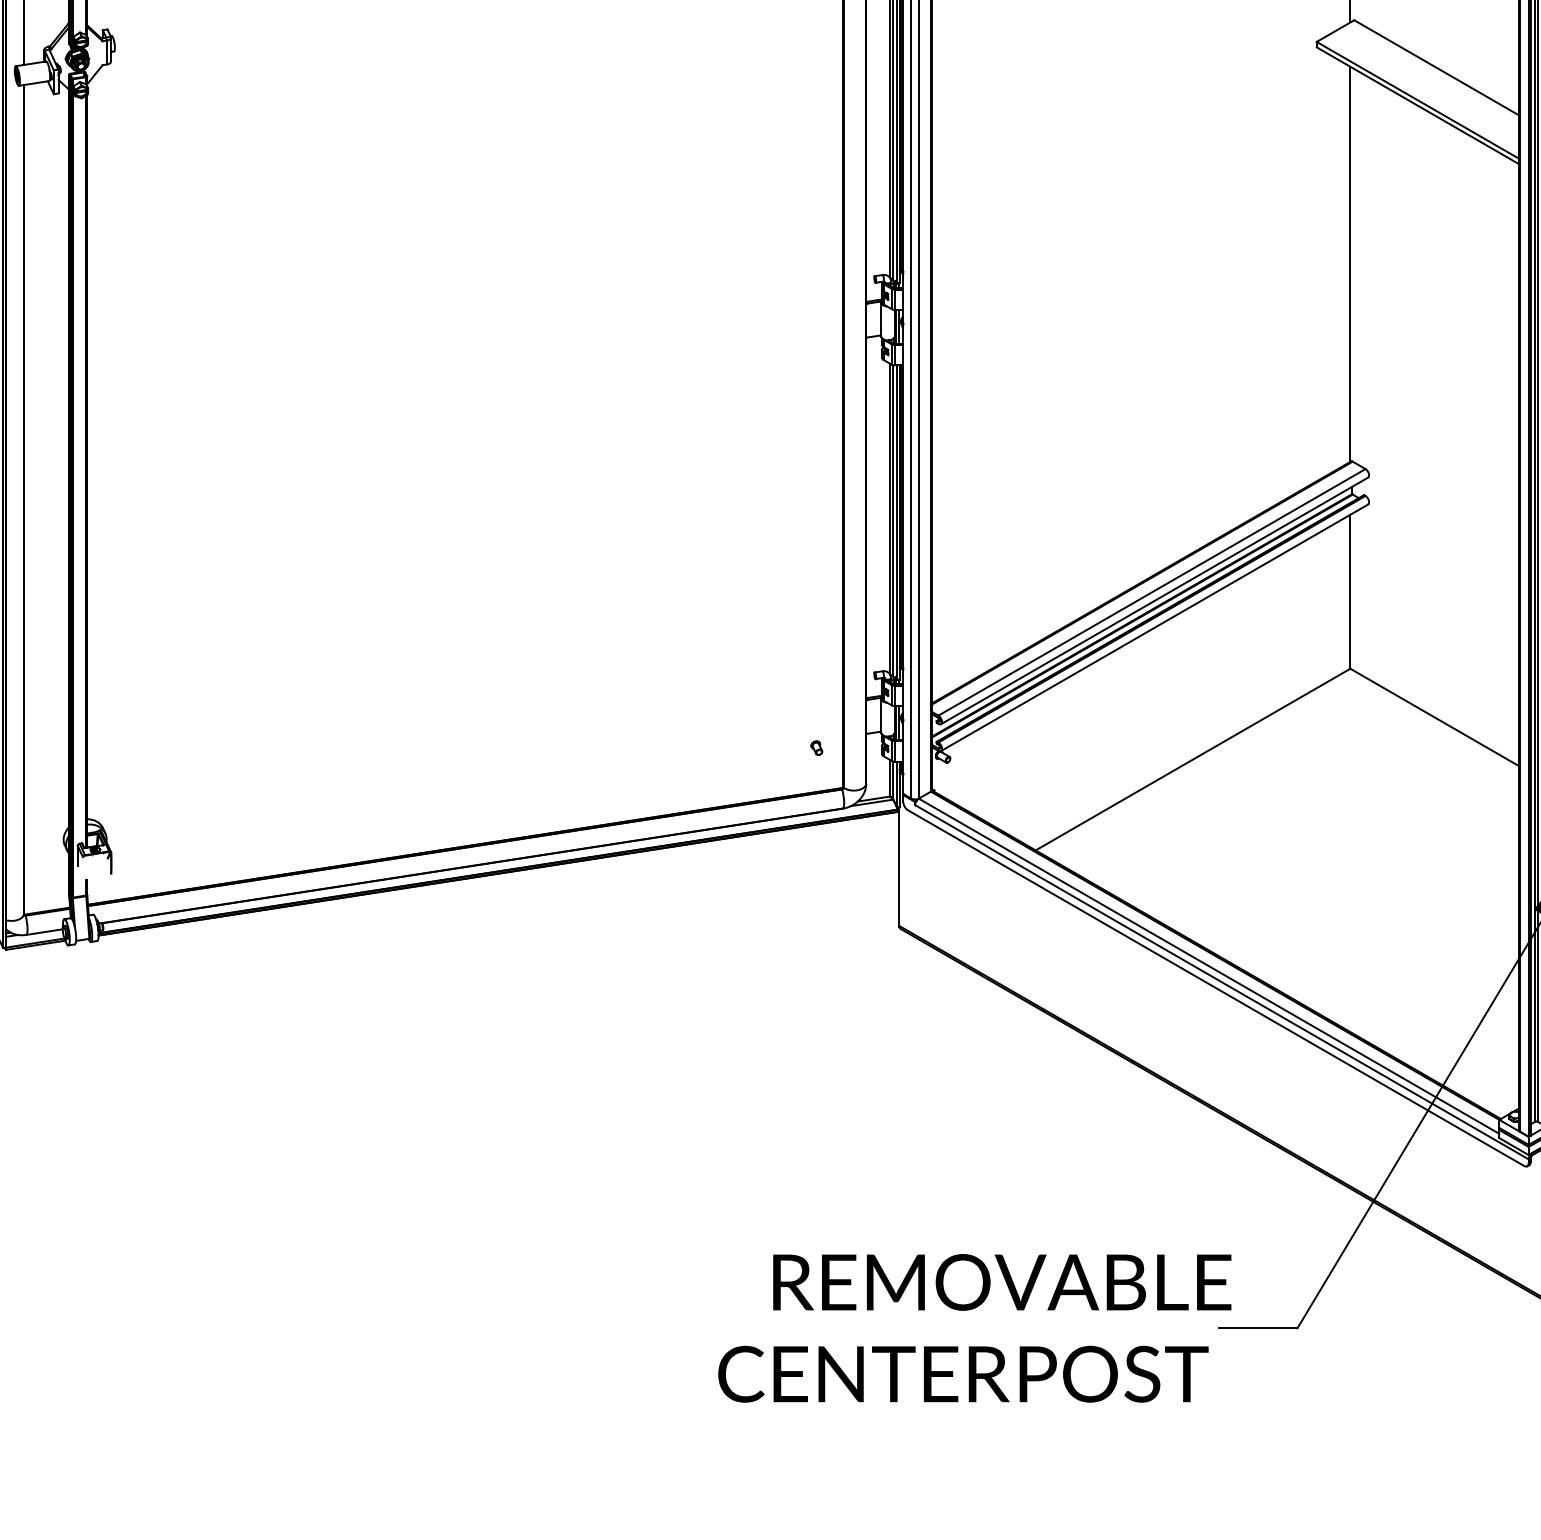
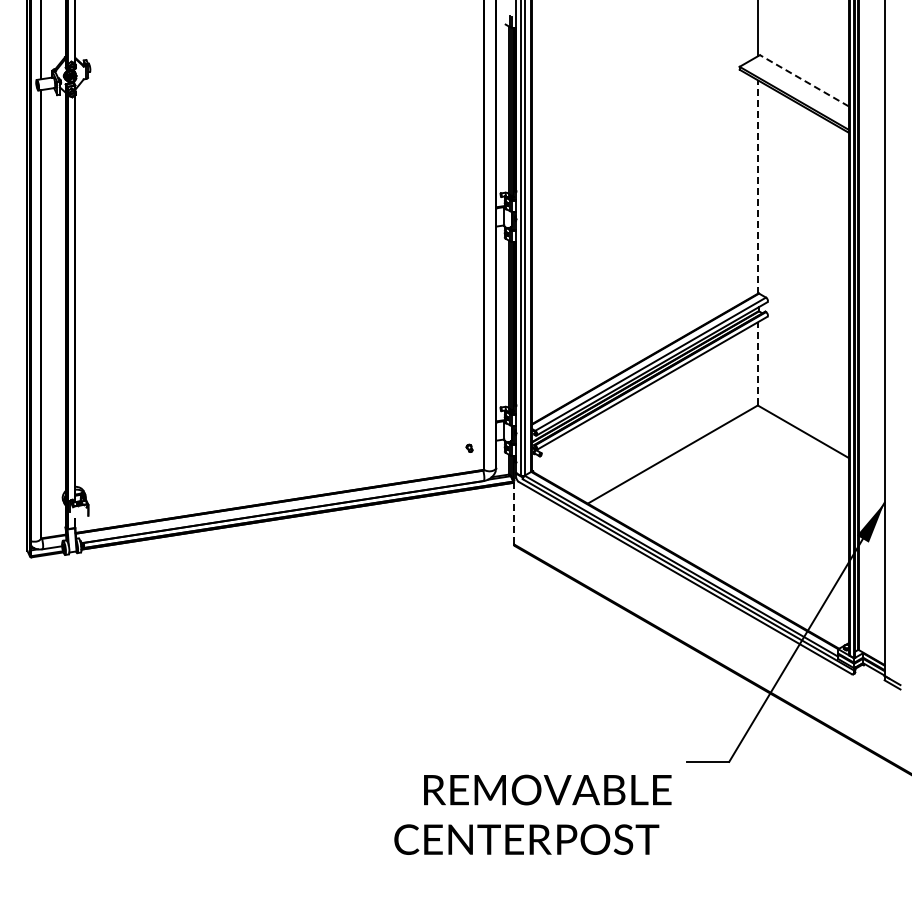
line: (1434, 67) -> (803, 80), solid -> dashed
line: (1349, 265) -> (757, 187), solid -> dashed
line: (1349, 591) -> (757, 363), solid -> dashed
line: (899, 864) -> (514, 511), solid -> dashed
text: (973, 1327) -> (532, 814), moved

